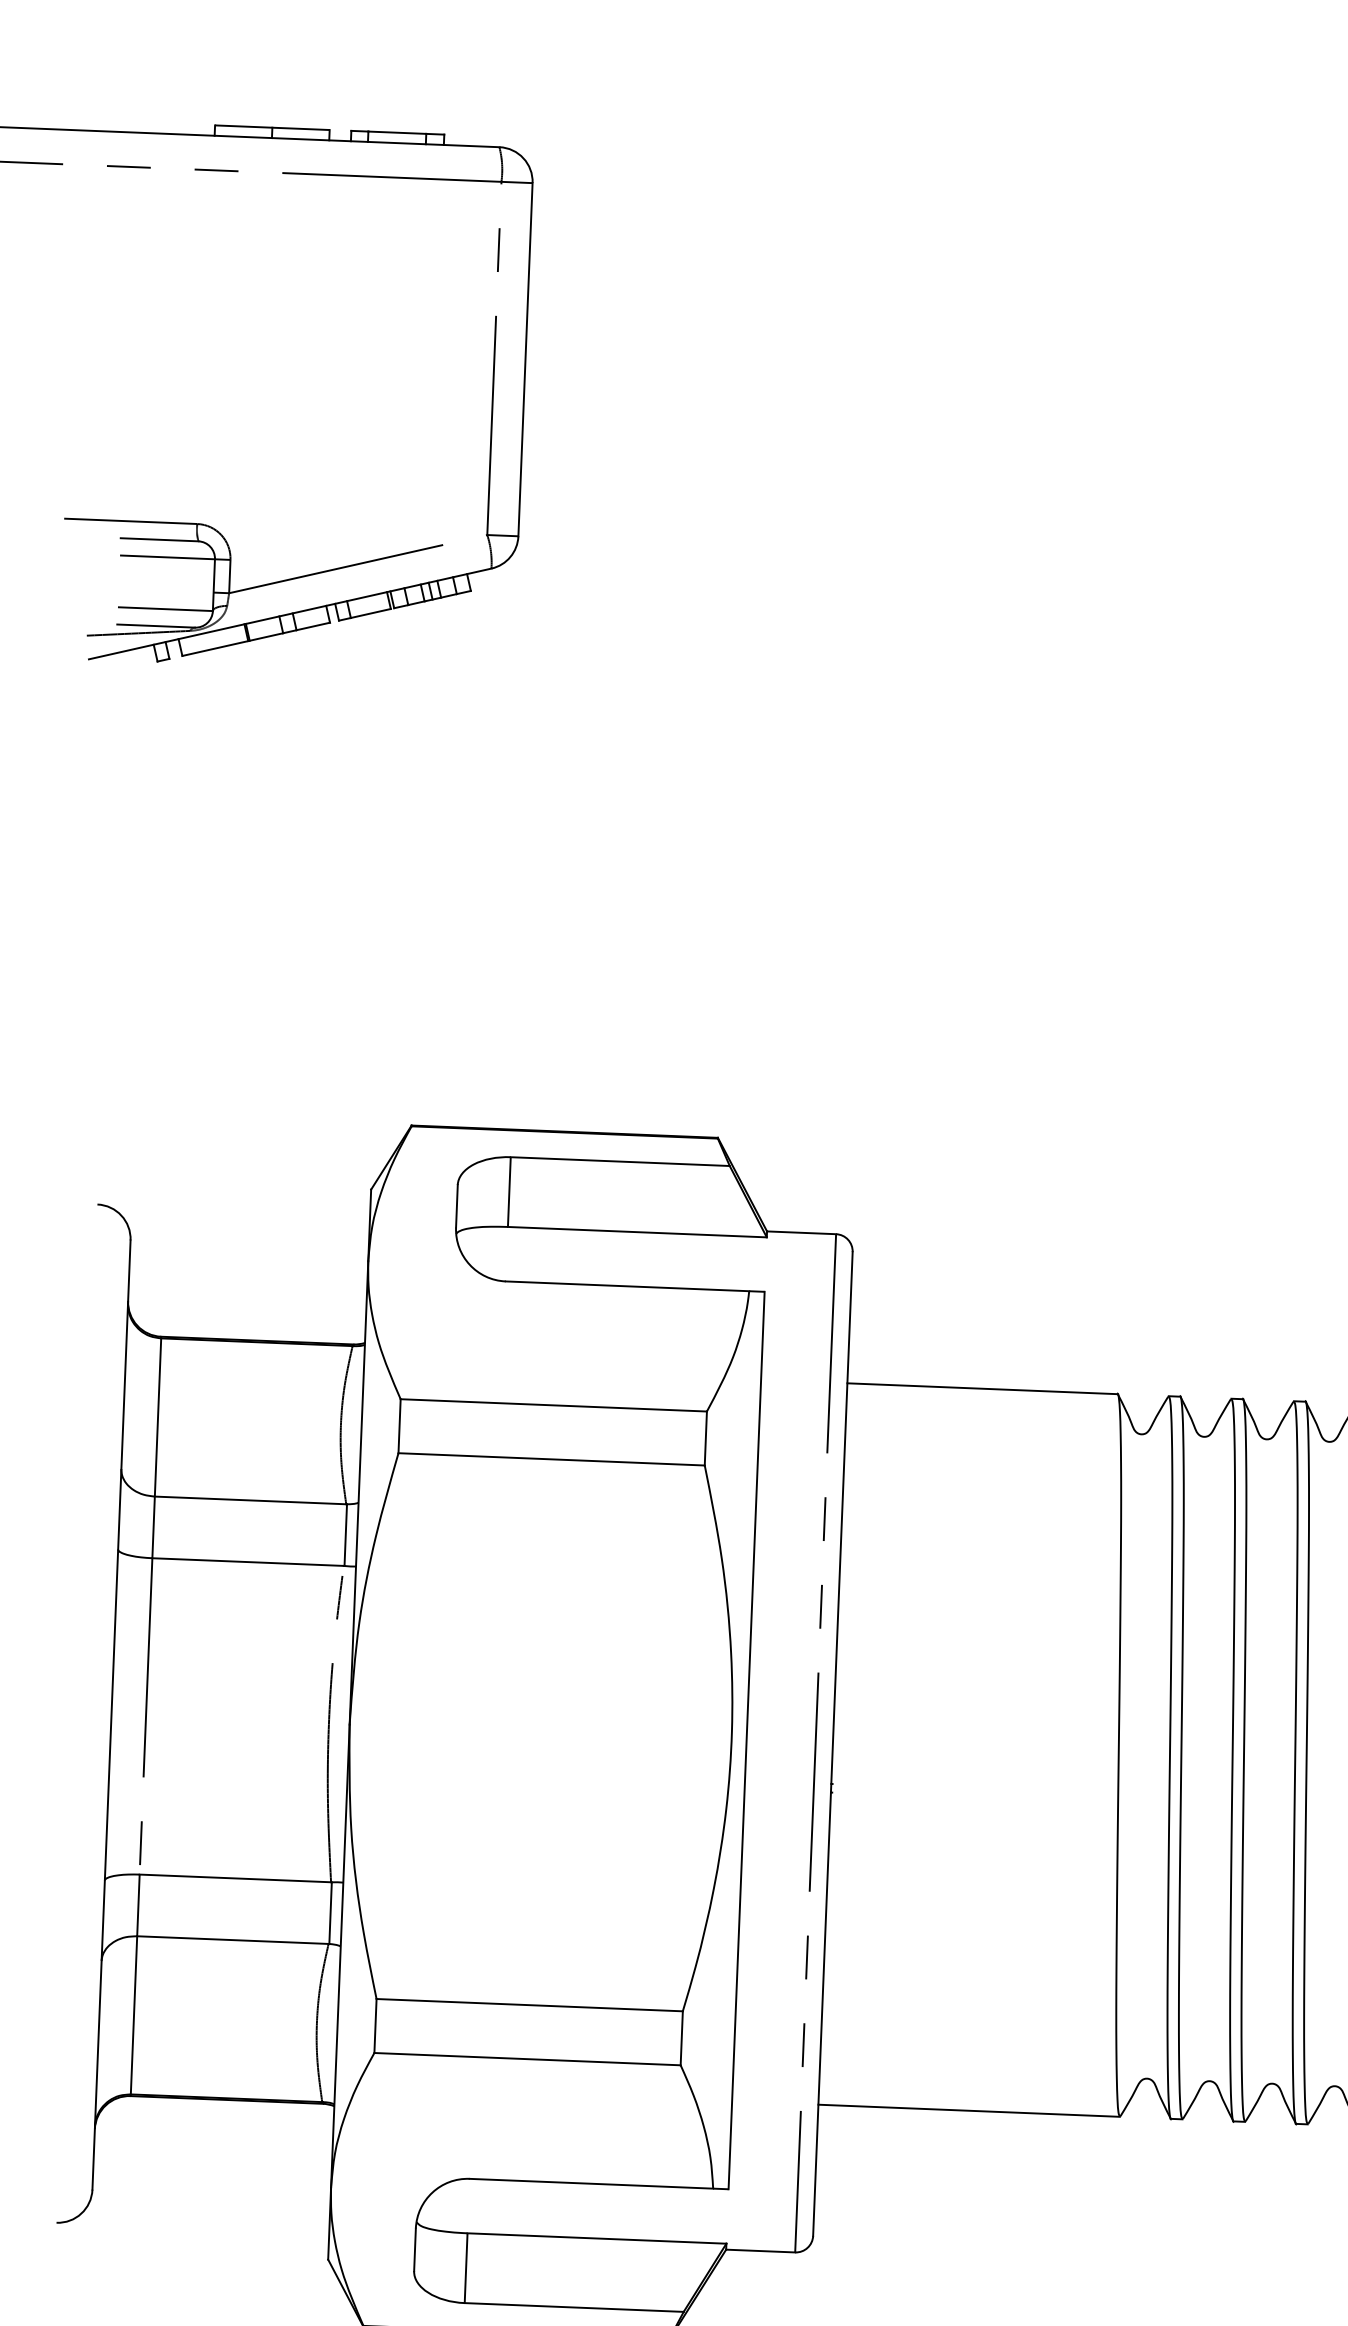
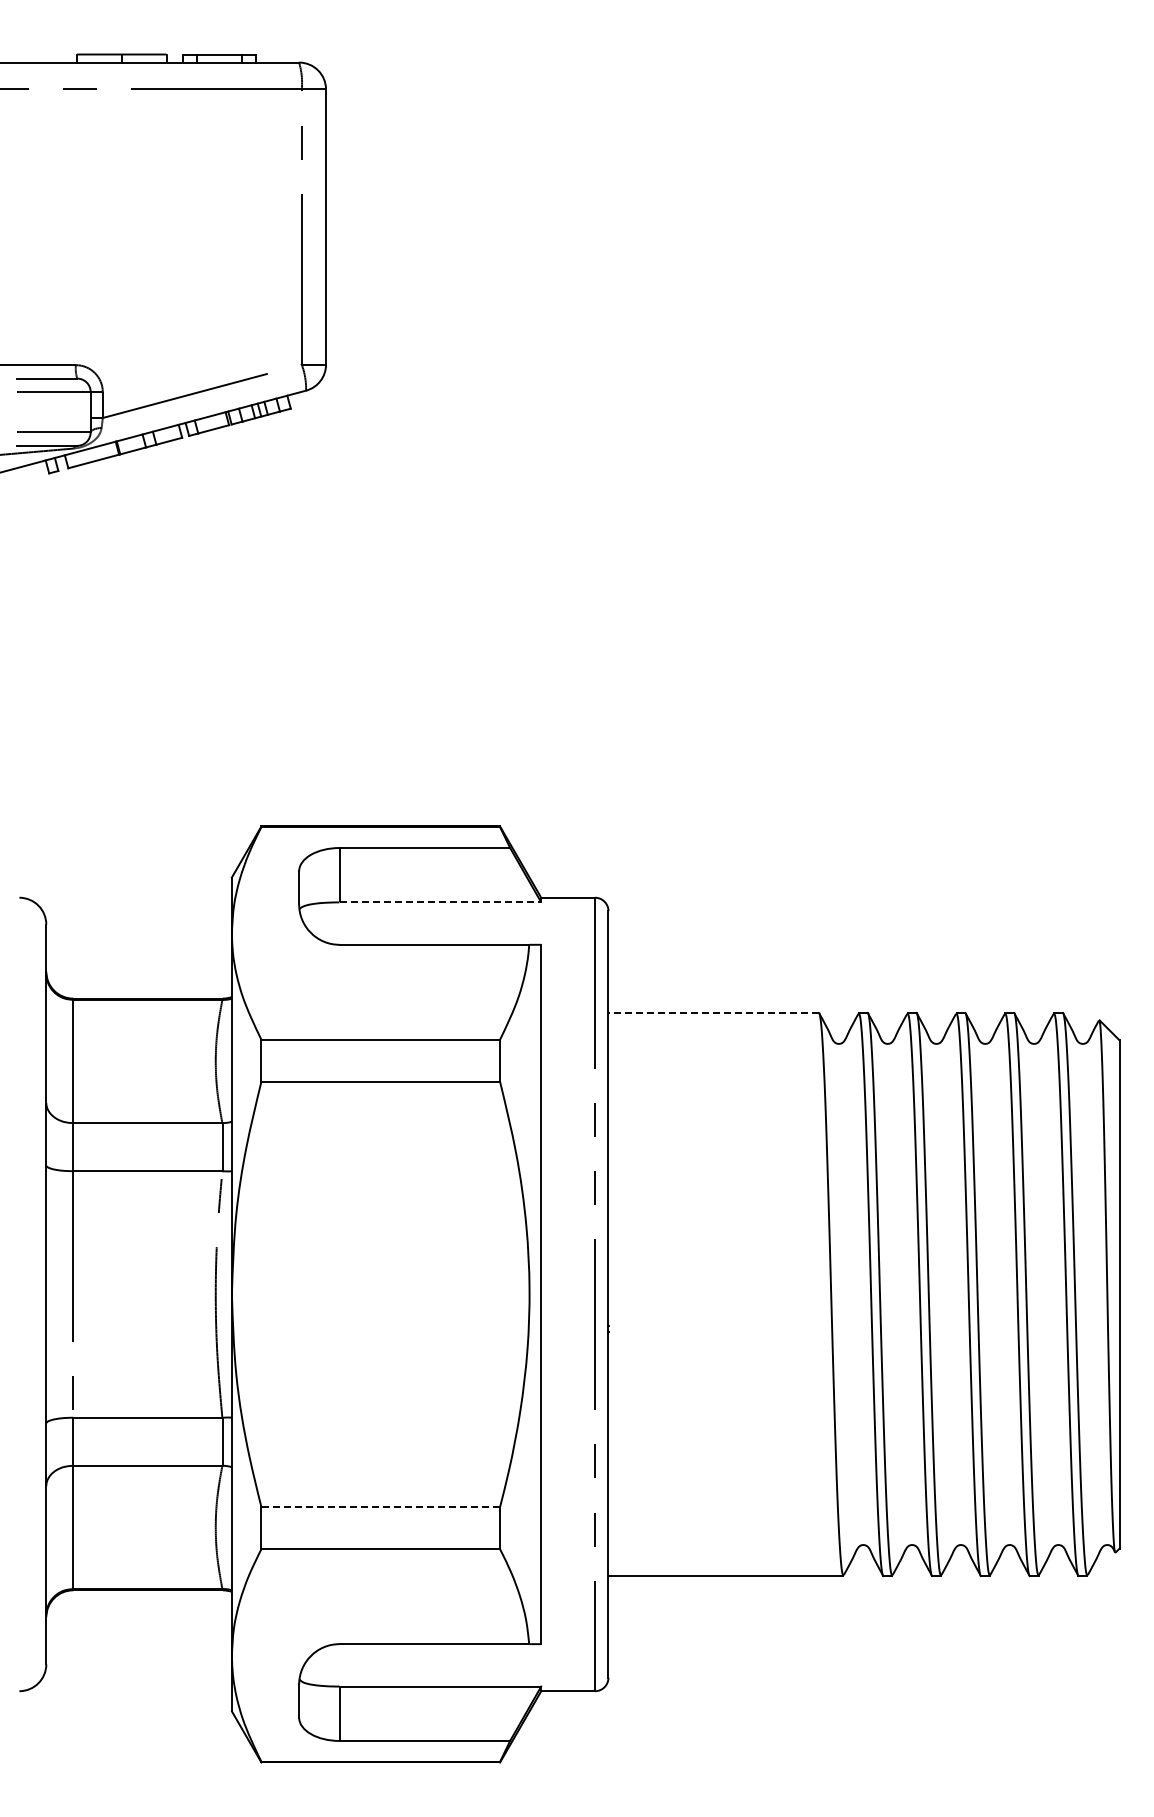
line: (637, 1232) -> (440, 902), solid -> dashed
line: (982, 1388) -> (713, 1013), solid -> dashed
line: (529, 2005) -> (380, 1507), solid -> dashed

